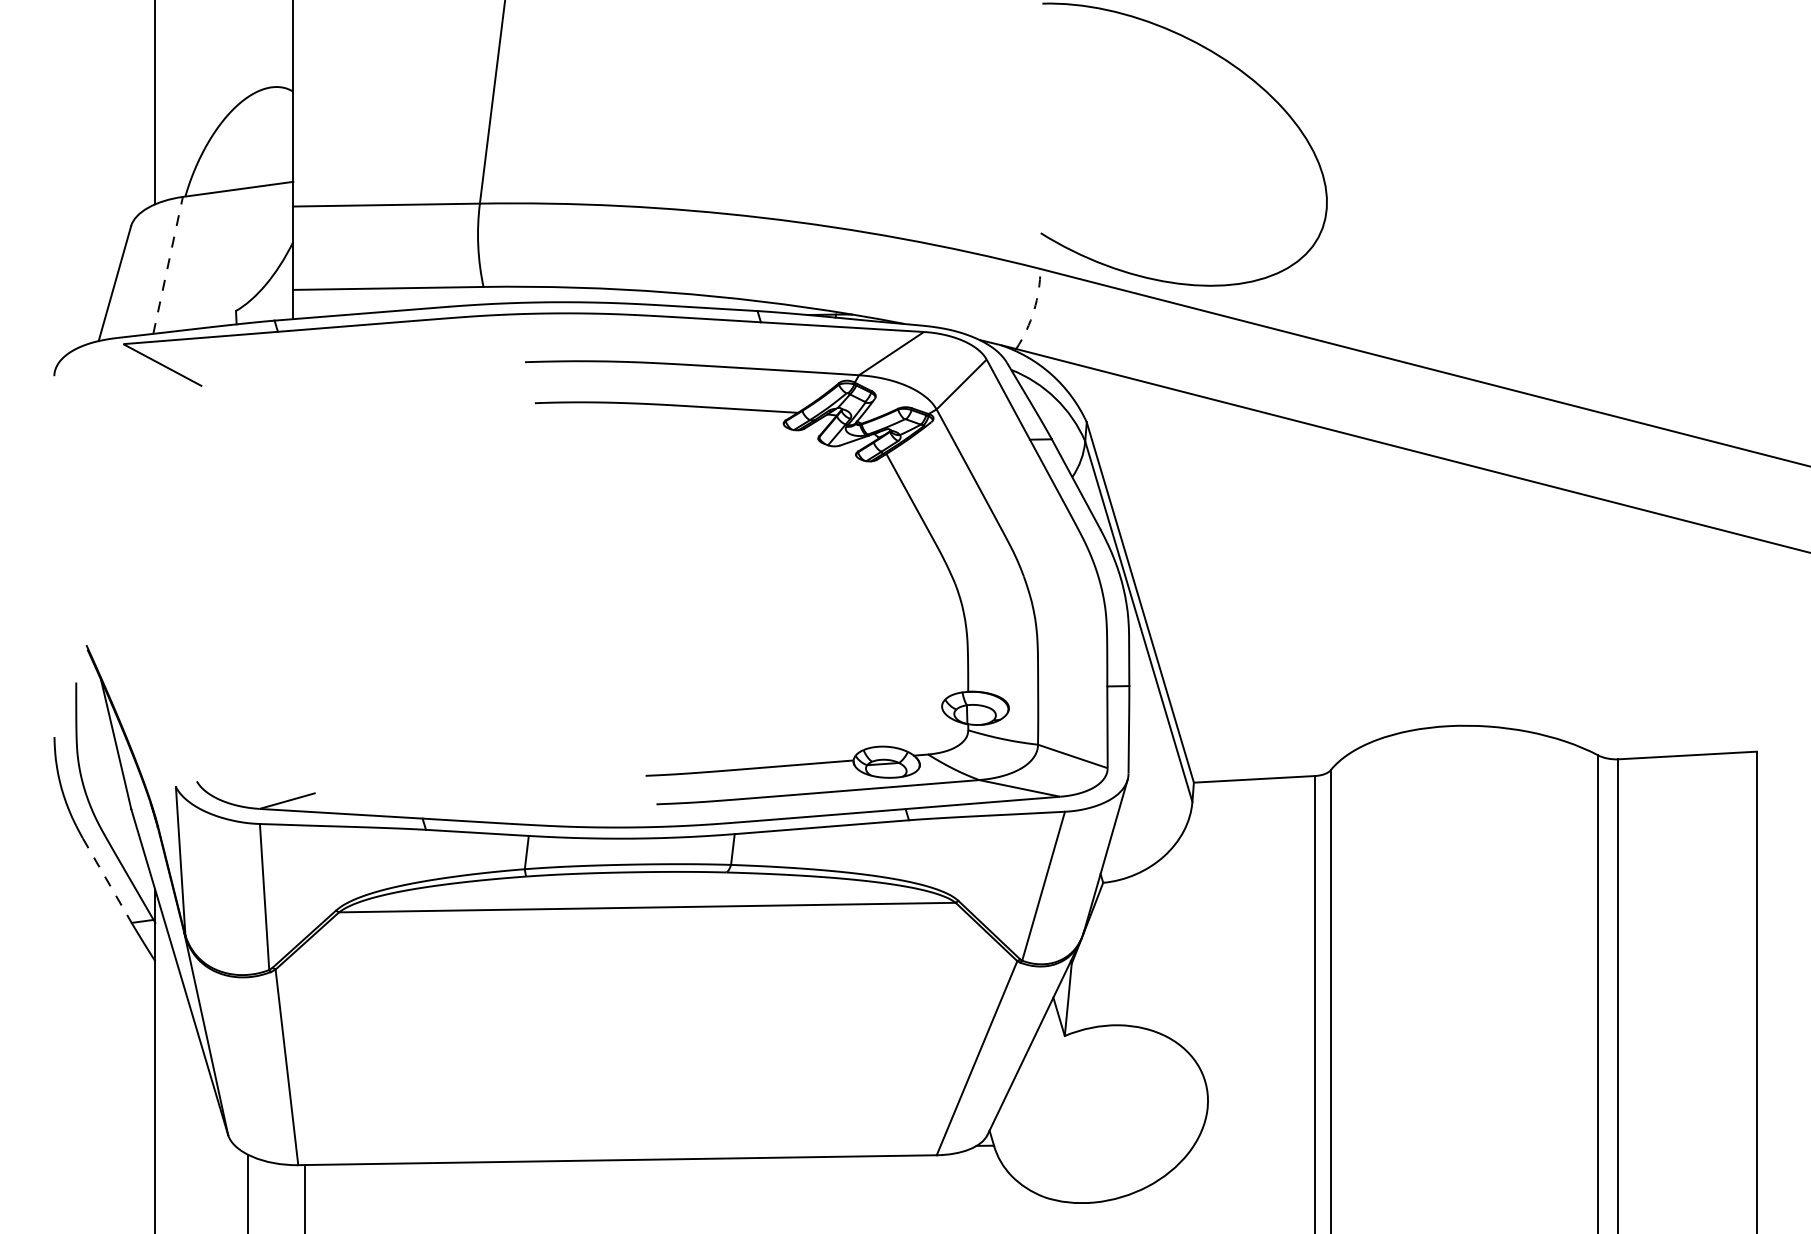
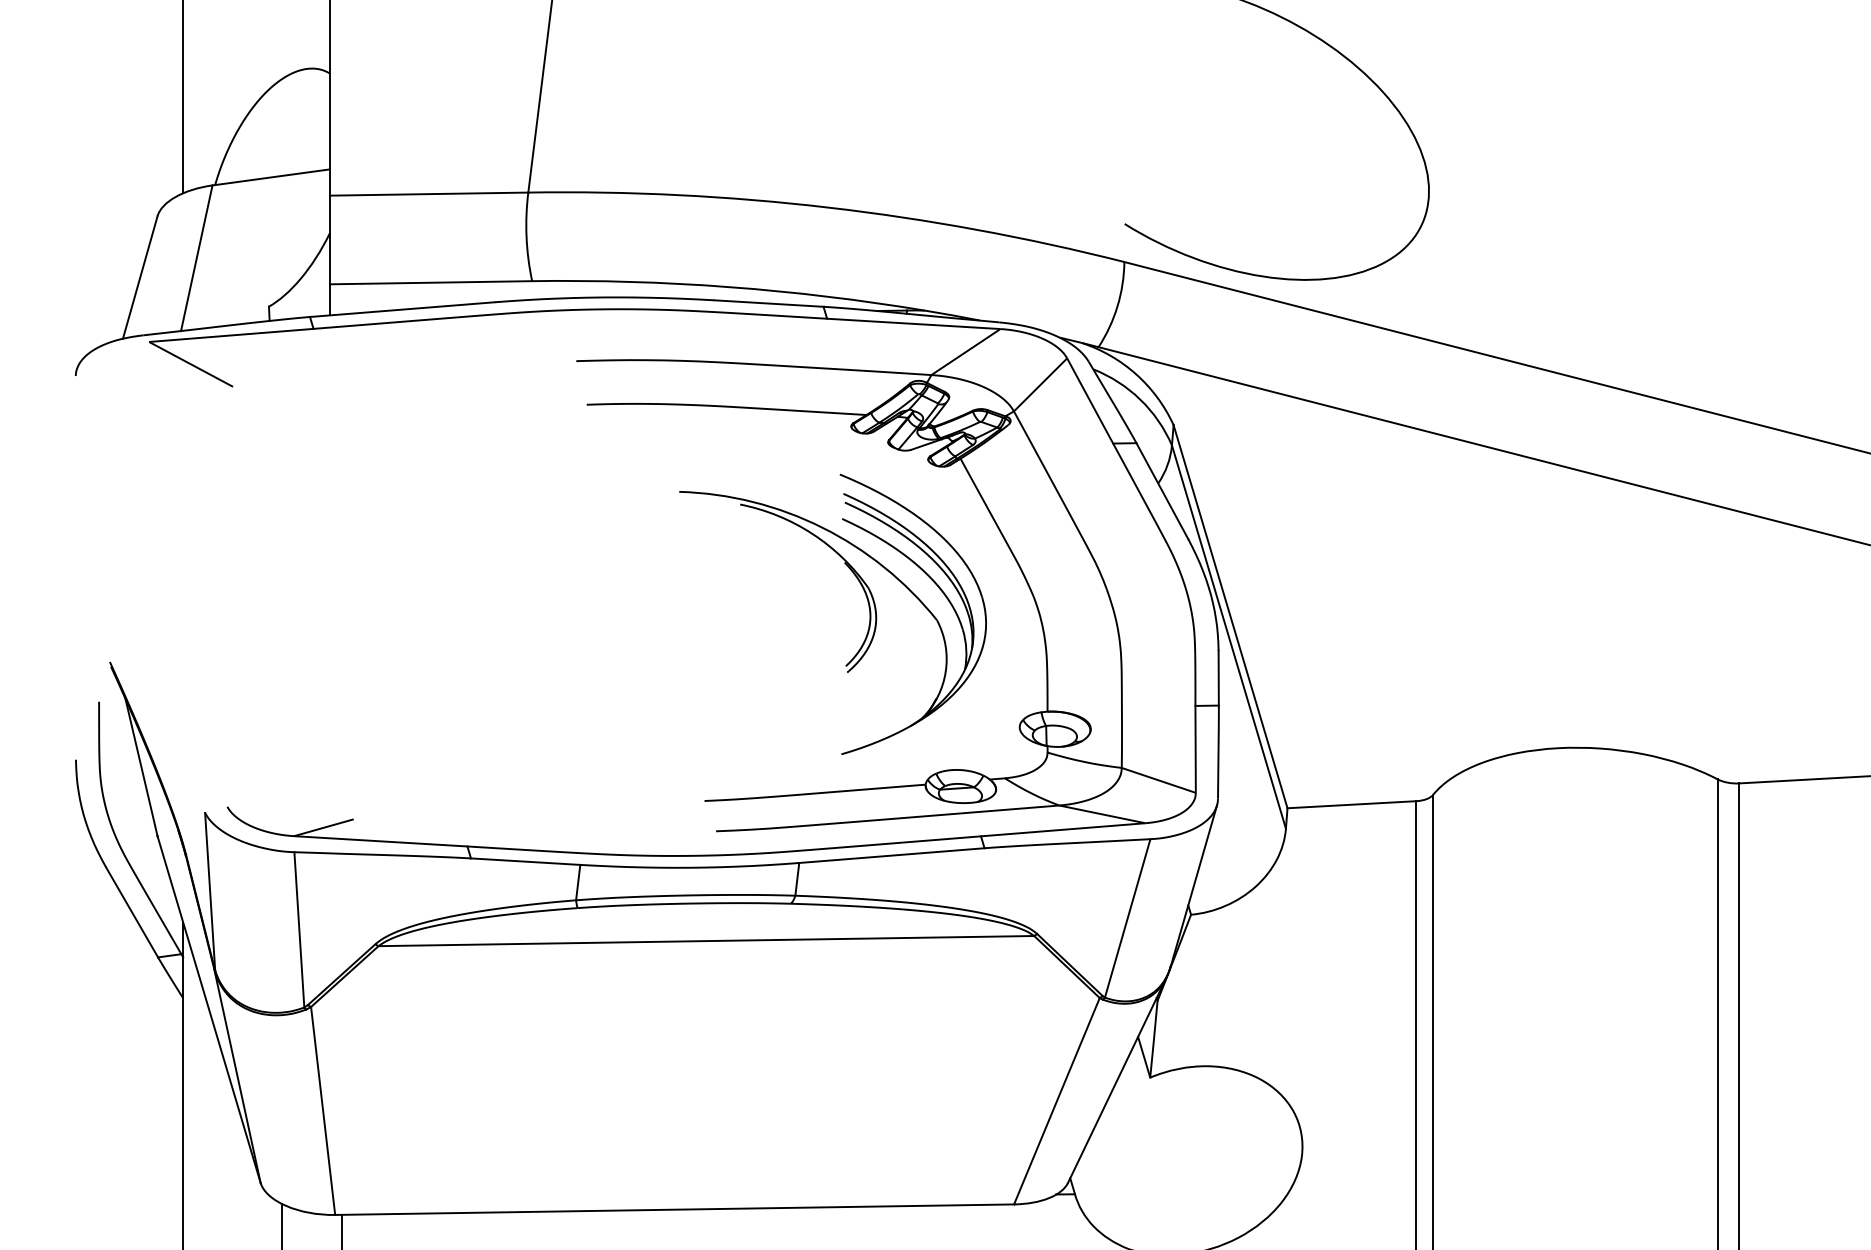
line: (168, 264) -> (197, 257), dashed -> solid
arc: (1034, 310) -> (1118, 306), dashed -> solid
part: (799, 592) -> (868, 606), added
line: (107, 880) -> (132, 912), dashed -> solid

